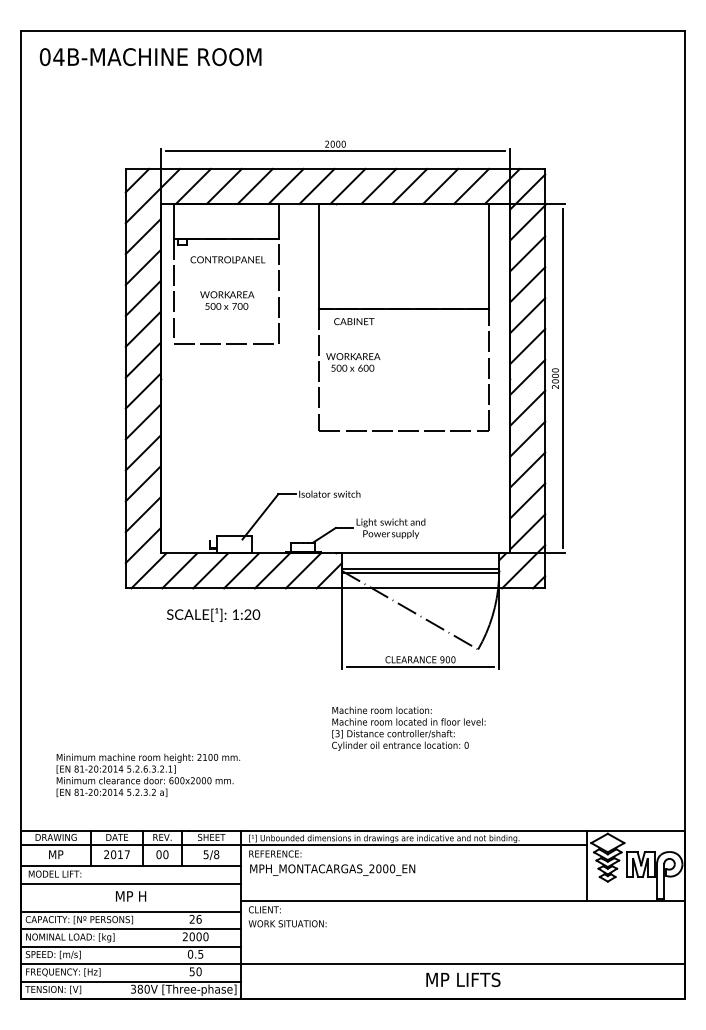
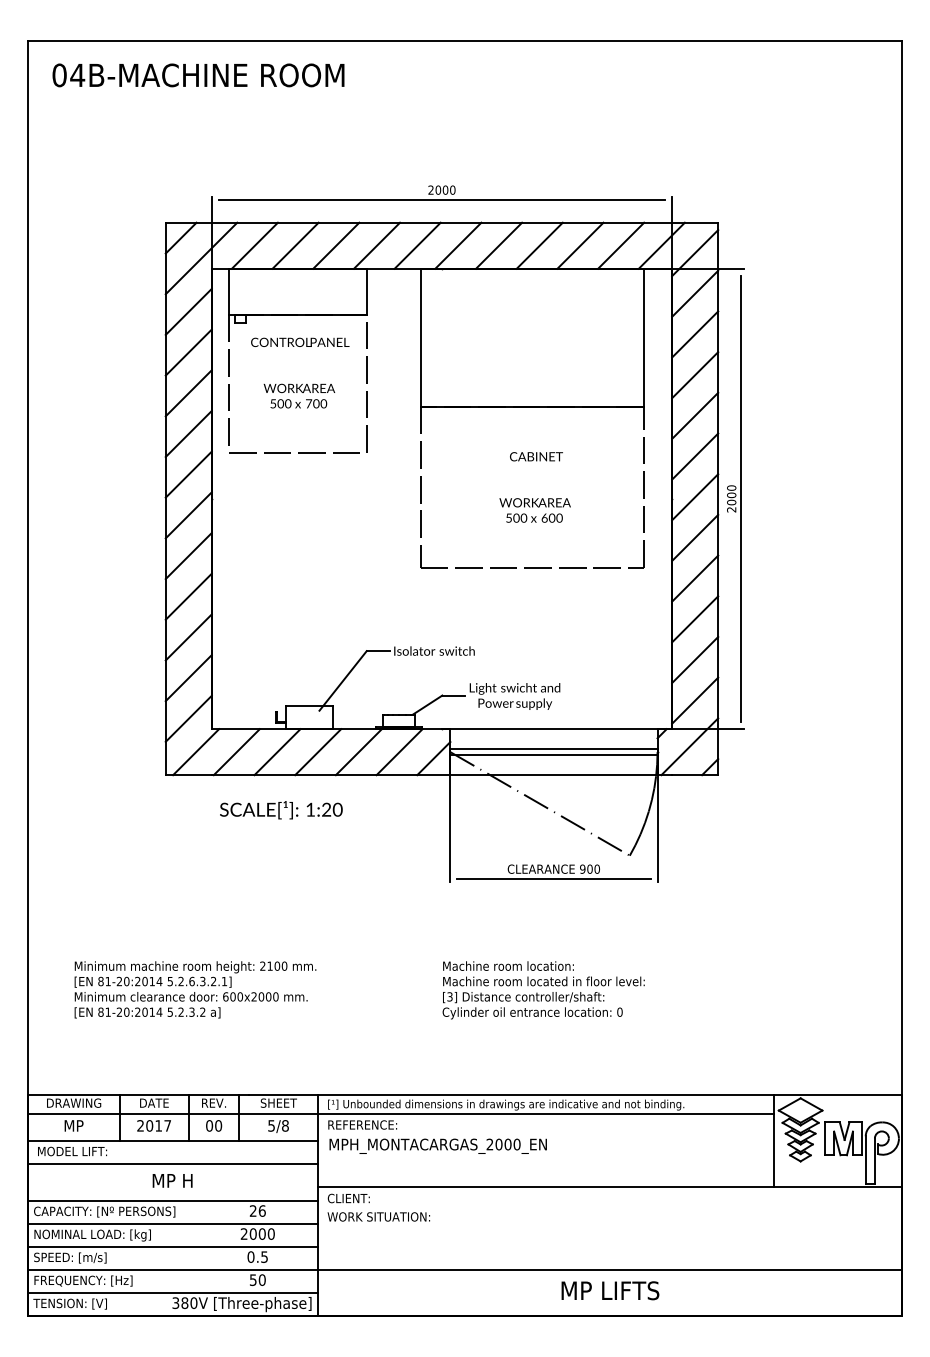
text: (353, 344) -> (535, 486), moved
text: (408, 728) -> (543, 989), moved
text: (148, 775) -> (195, 989), moved

